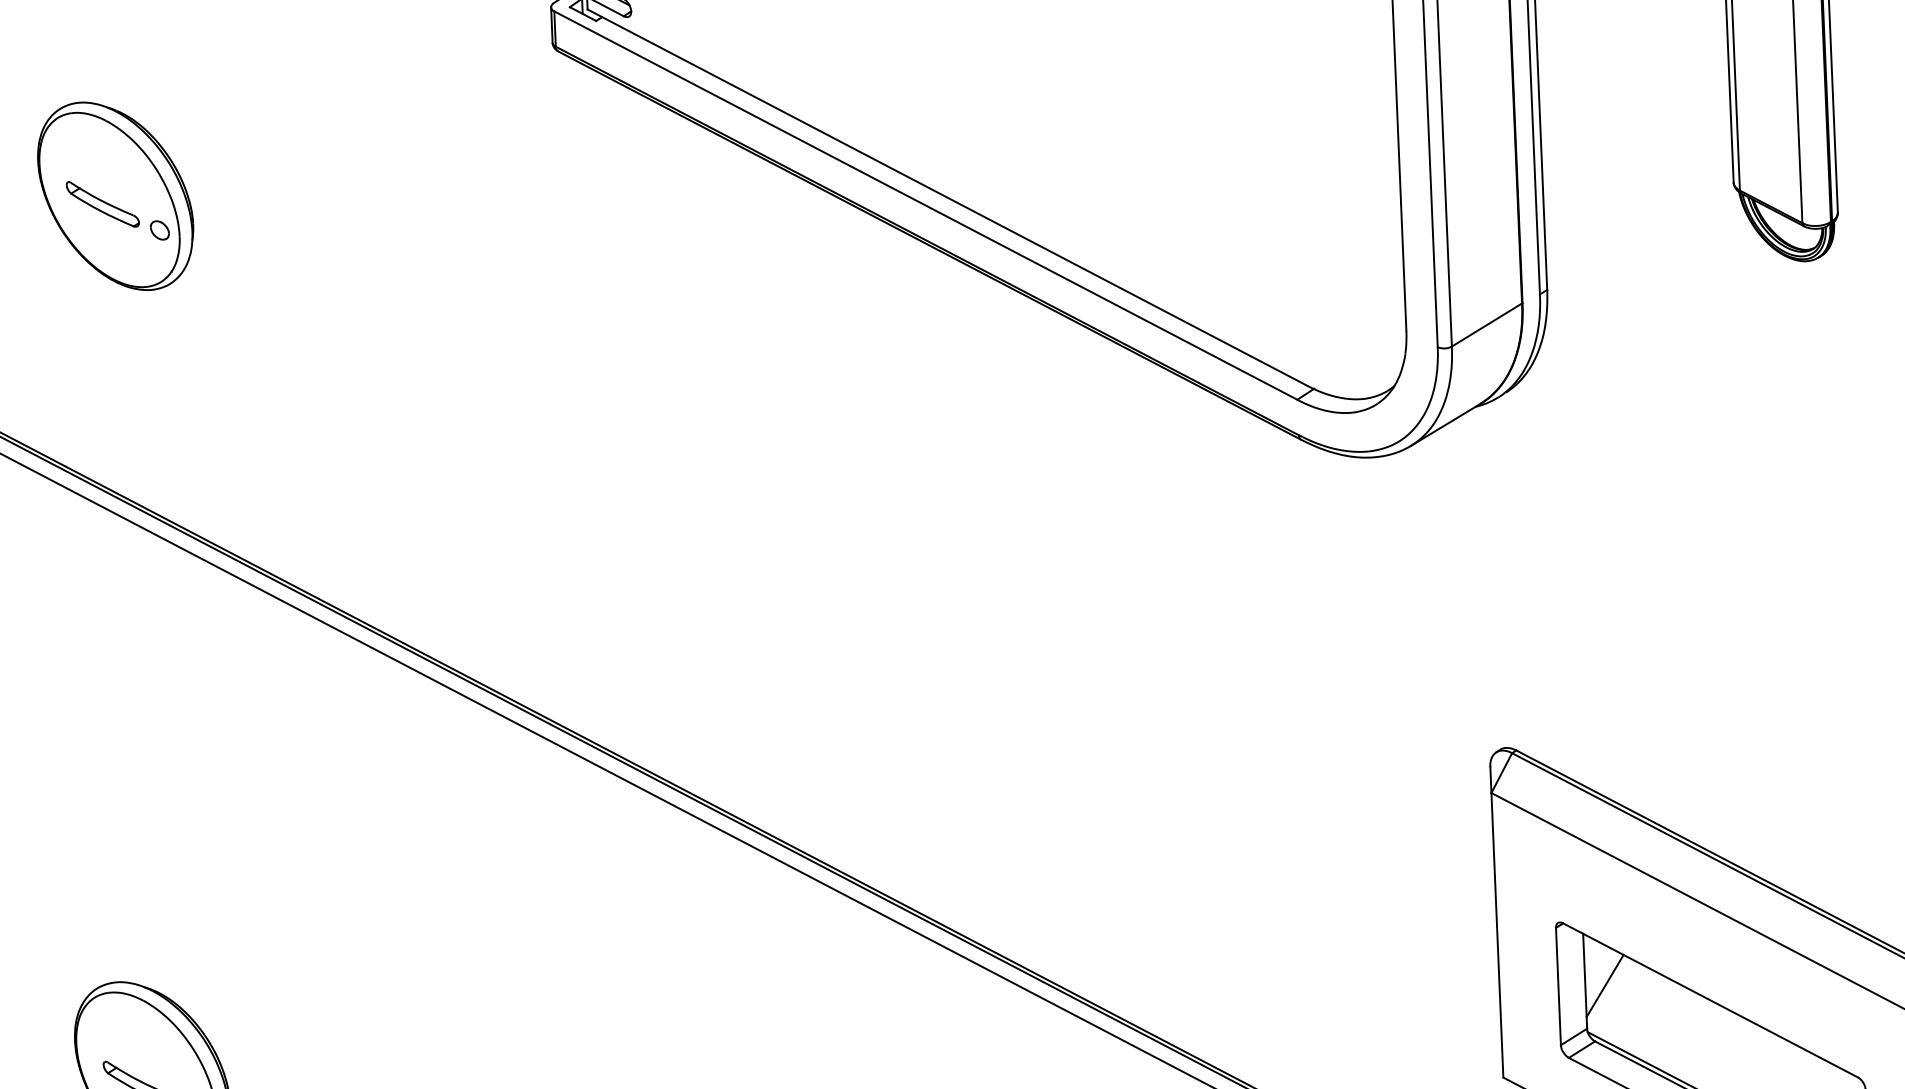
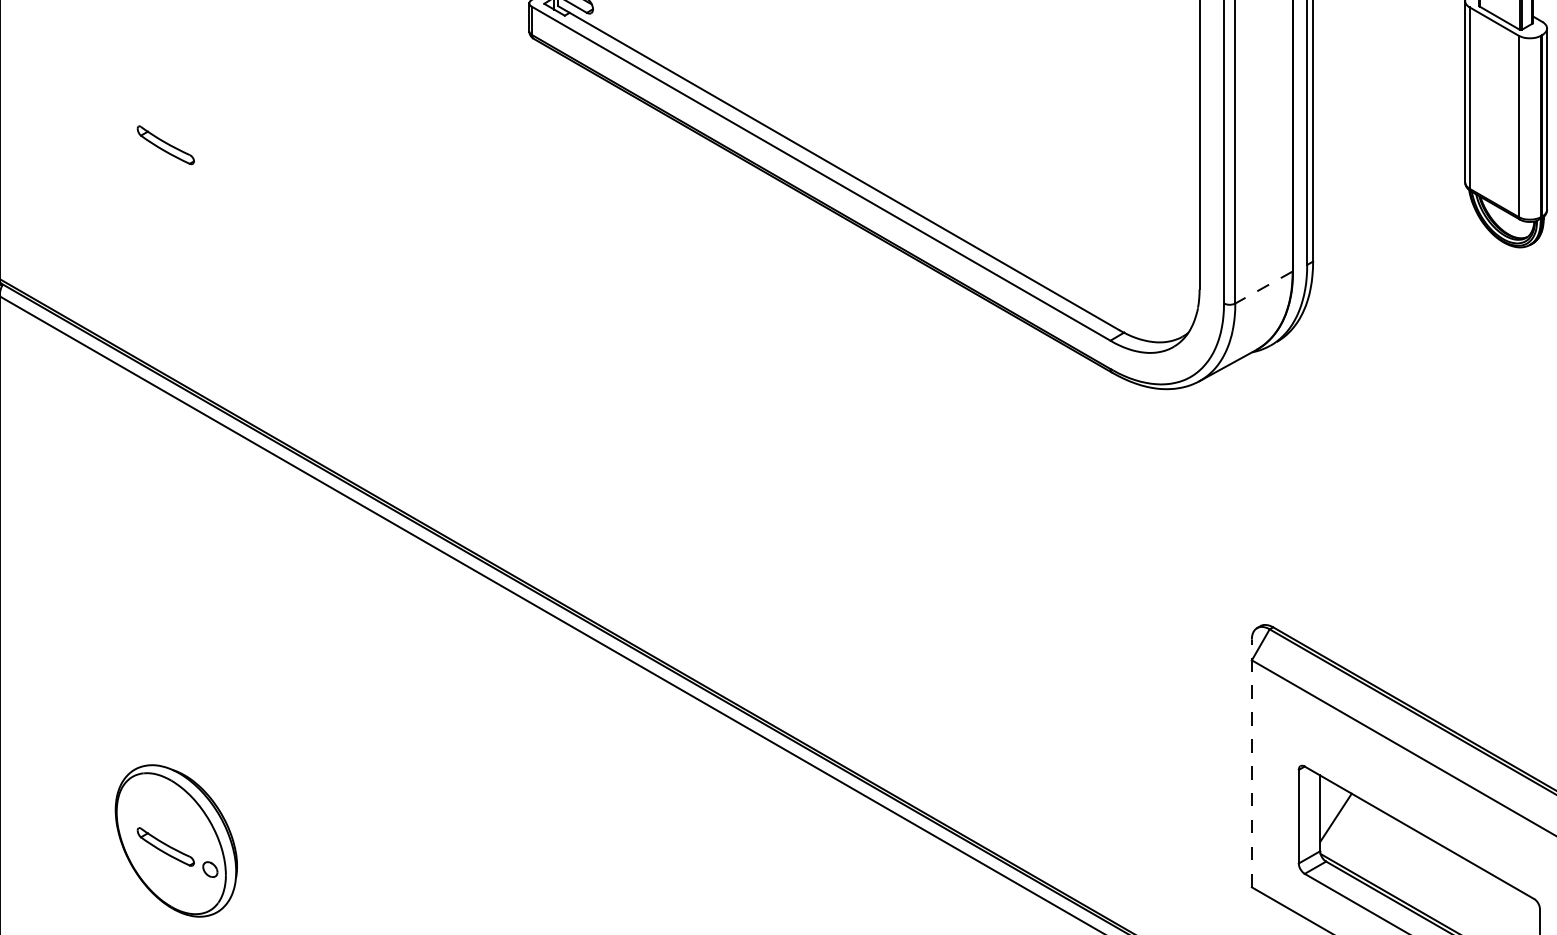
part: (114, 195) -> (175, 138), removed
line: (1486, 325) -> (1263, 287), solid -> dashed
line: (1496, 922) -> (1251, 763), solid -> dashed

